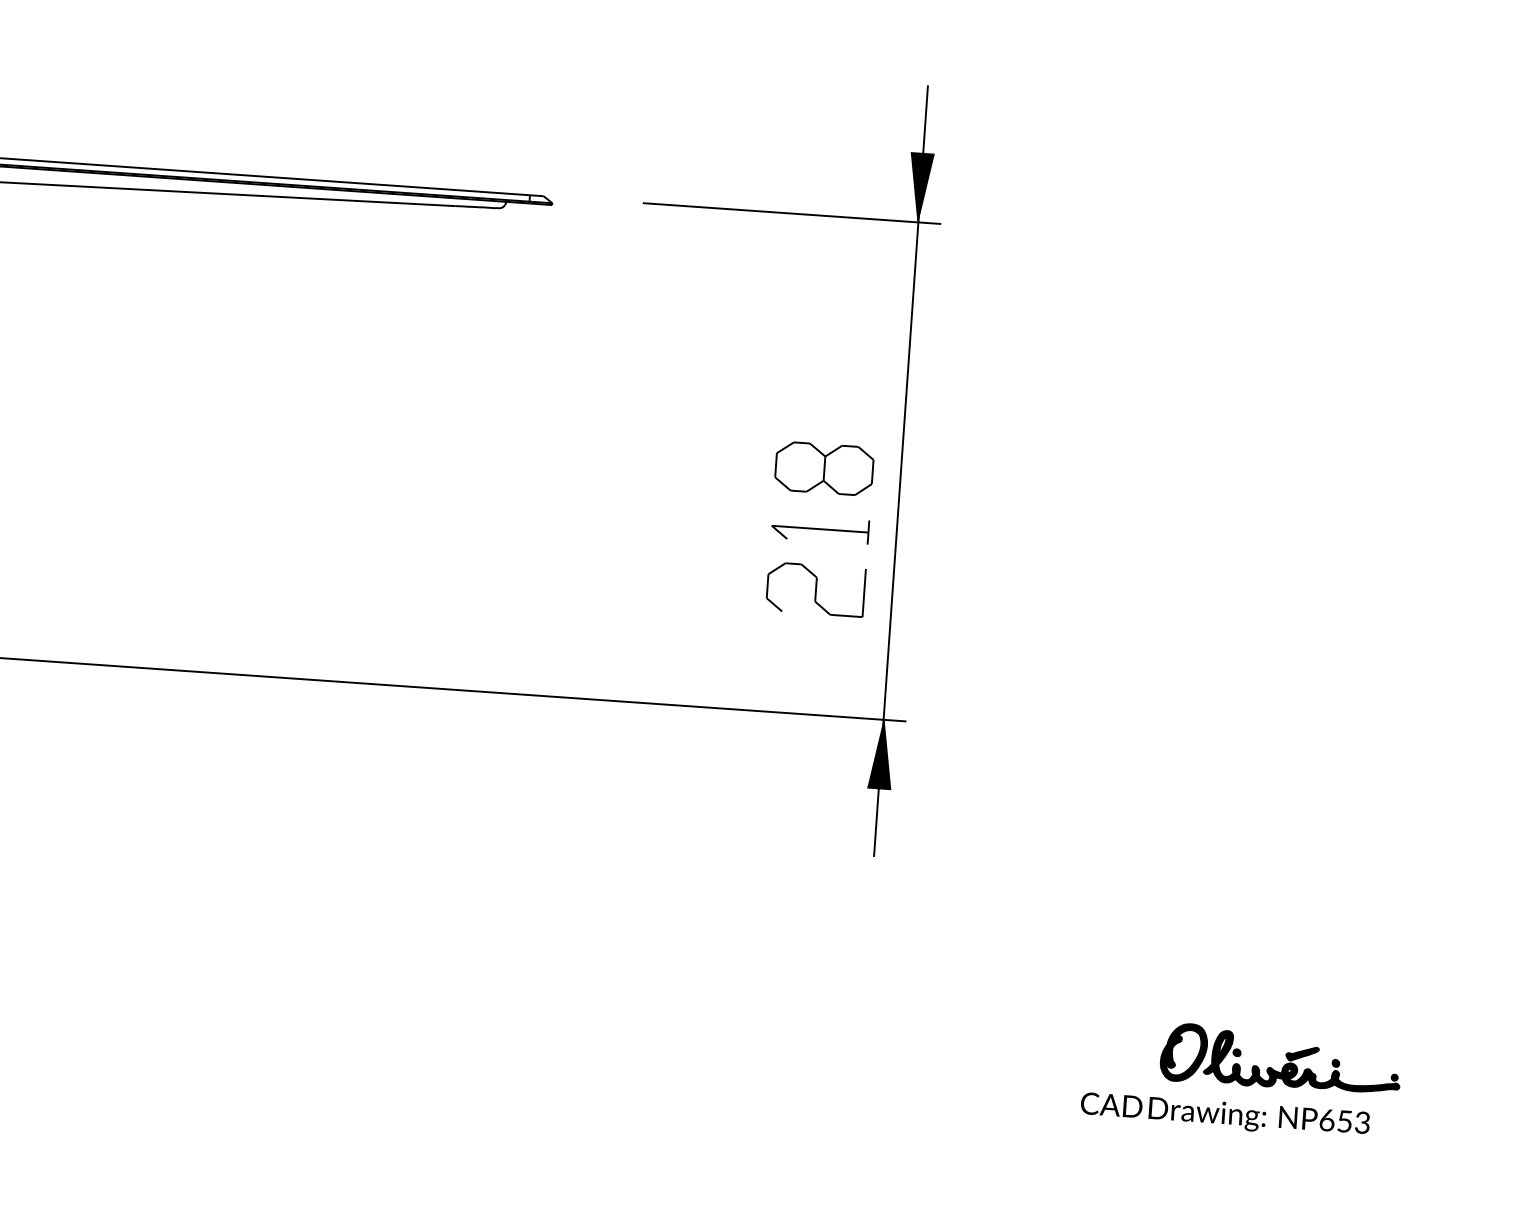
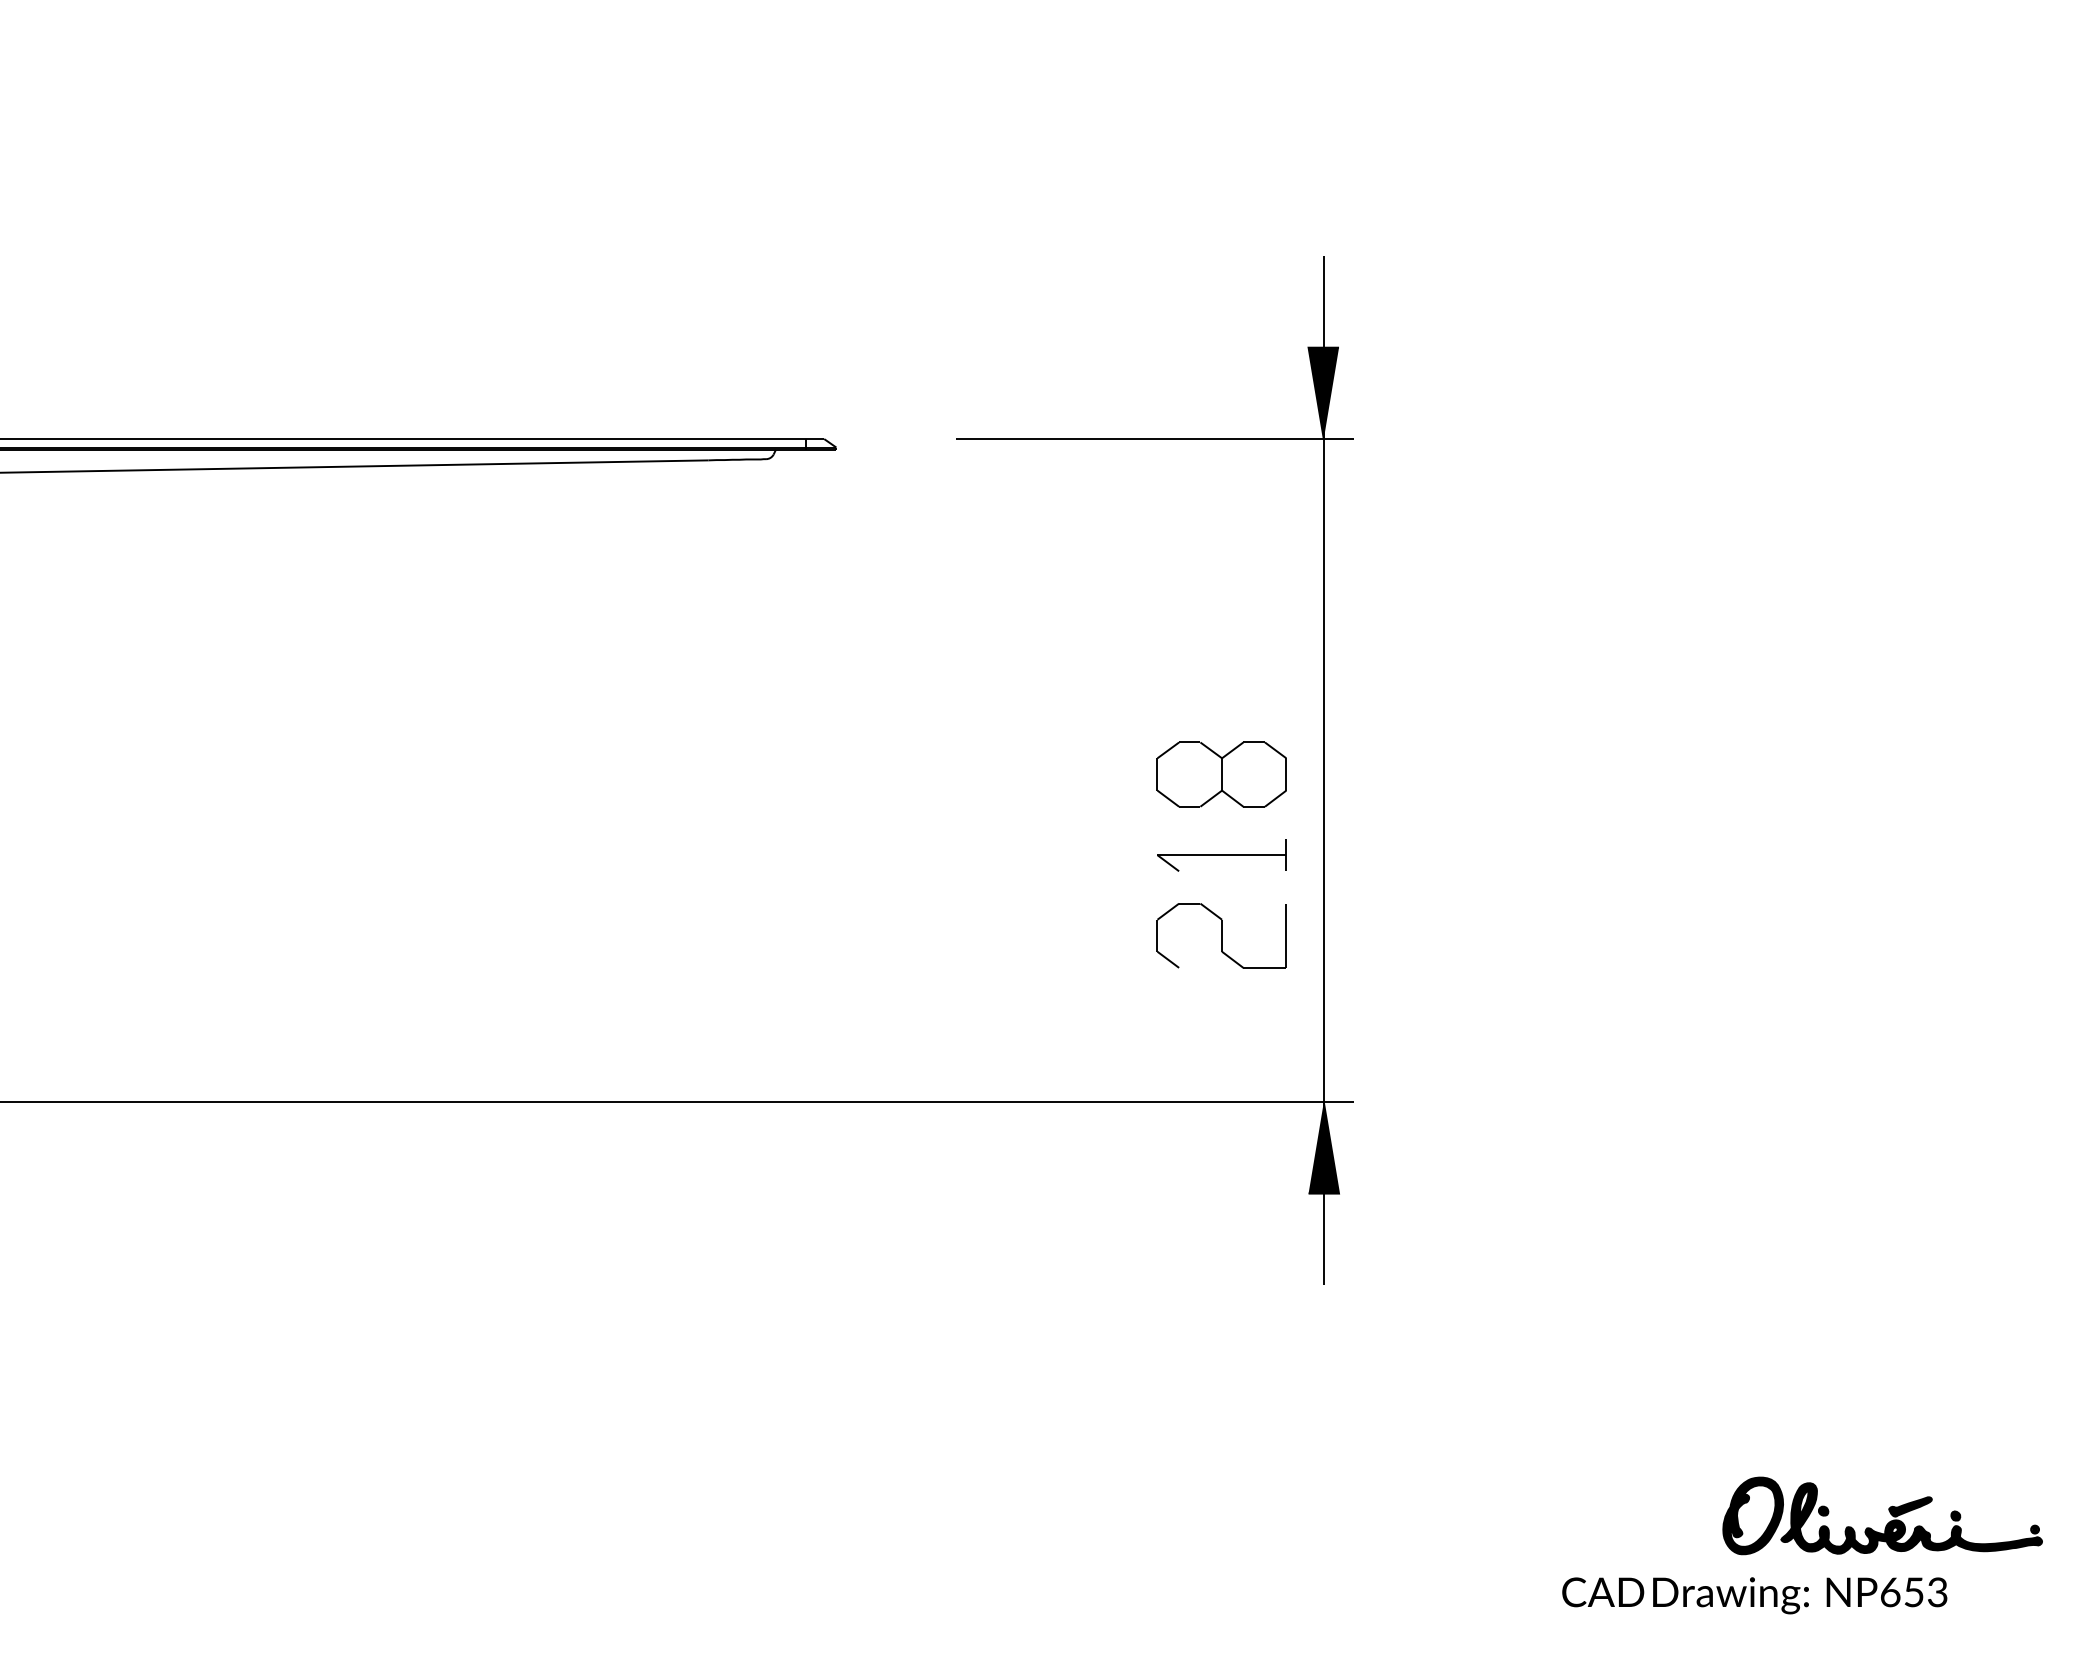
text: (1225, 1115) -> (1754, 1595), moved

